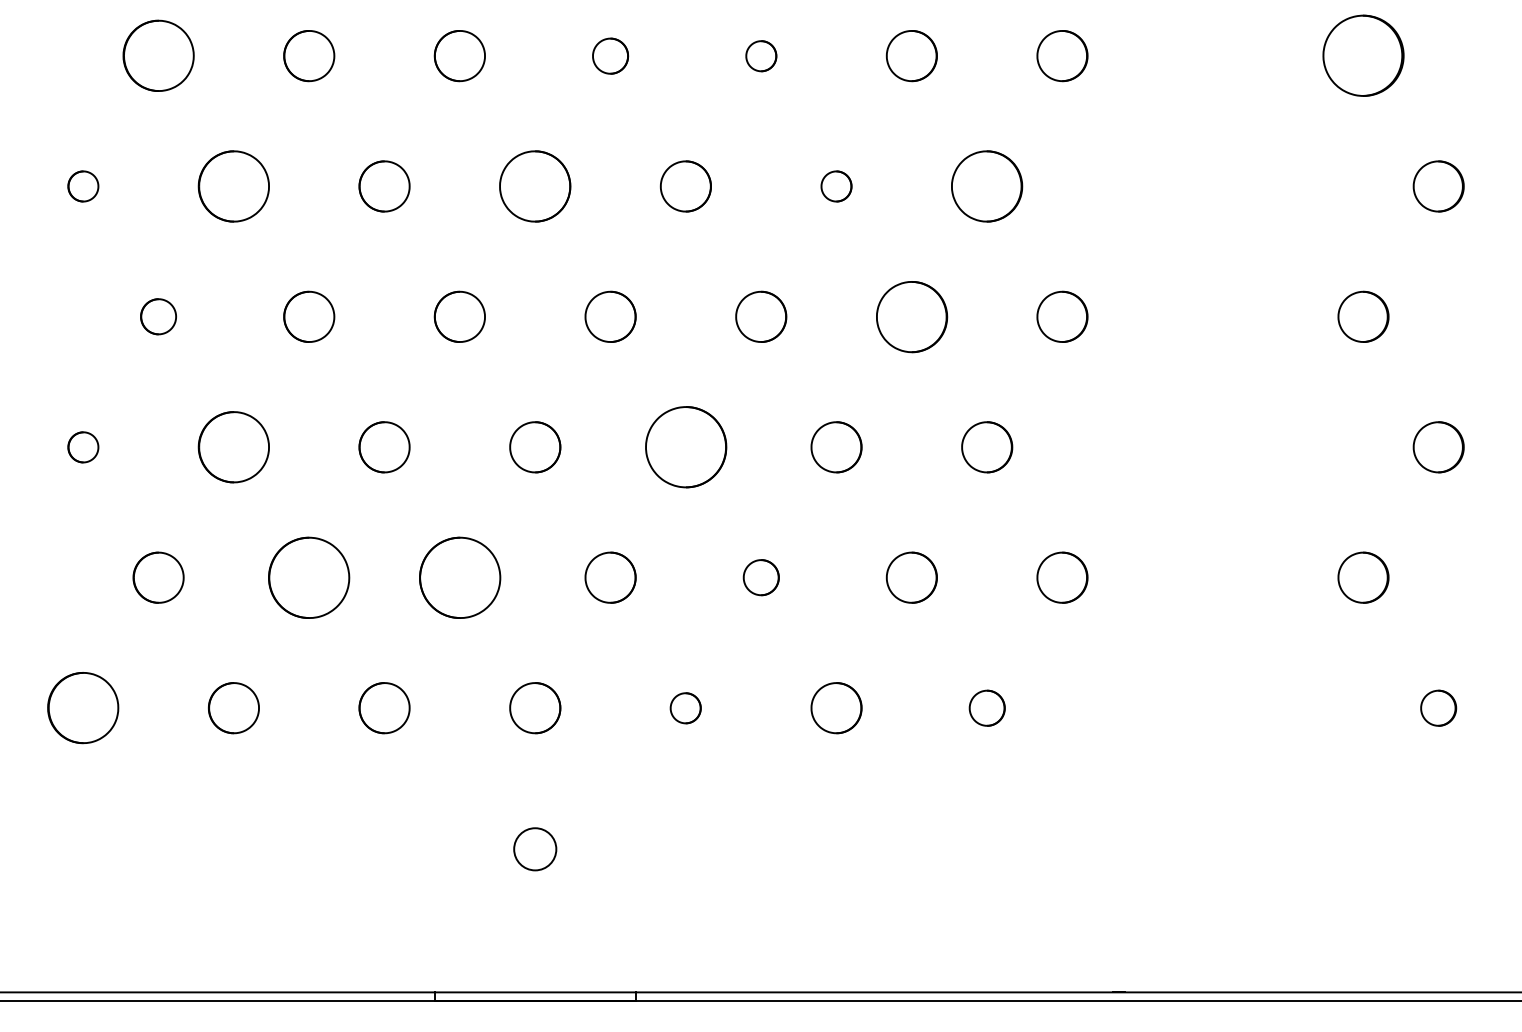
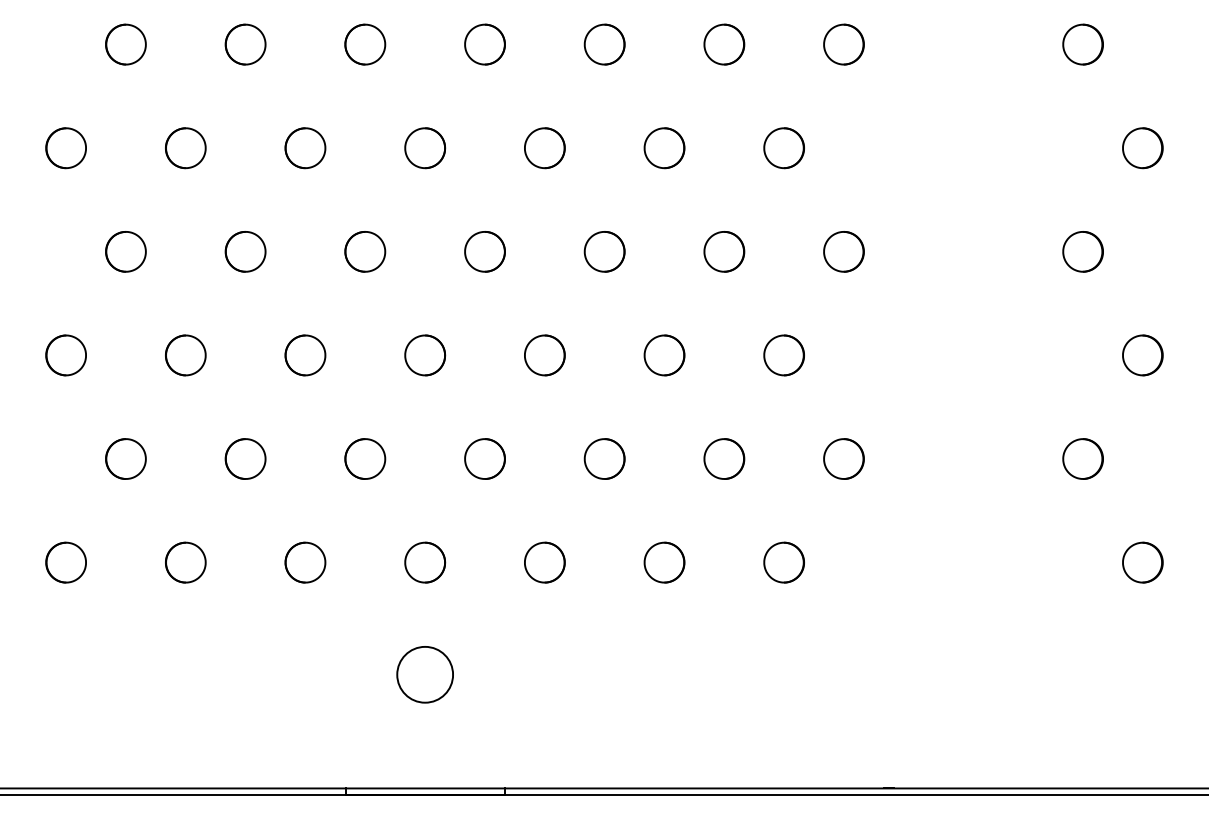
part: (158, 56) -> (125, 44), size x0.71
part: (610, 56) -> (484, 44), size x1.43
part: (761, 56) -> (604, 44), size x1.67
part: (1363, 56) -> (1083, 44), size x0.62
part: (83, 186) -> (66, 148), size x1.67
part: (233, 186) -> (185, 148), size x0.71
part: (535, 186) -> (425, 148), size x0.71
part: (836, 186) -> (664, 148), size x1.67
part: (987, 186) -> (784, 148), size x0.71
part: (158, 316) -> (125, 251), size x1.43
part: (911, 316) -> (724, 251), size x0.71
part: (83, 447) -> (66, 355), size x1.67
part: (233, 447) -> (185, 355), size x0.71
part: (685, 447) -> (544, 355), size x0.62
part: (309, 577) -> (245, 458), size x0.62
part: (459, 577) -> (364, 458), size x0.62
part: (761, 577) -> (604, 458), size x1.43
part: (83, 708) -> (66, 562), size x0.71
part: (685, 708) -> (544, 562), size x1.67
part: (987, 708) -> (784, 562), size x1.43
part: (1438, 708) -> (1142, 562), size x1.43
circle: (535, 849) -> (425, 674), size x1.67

